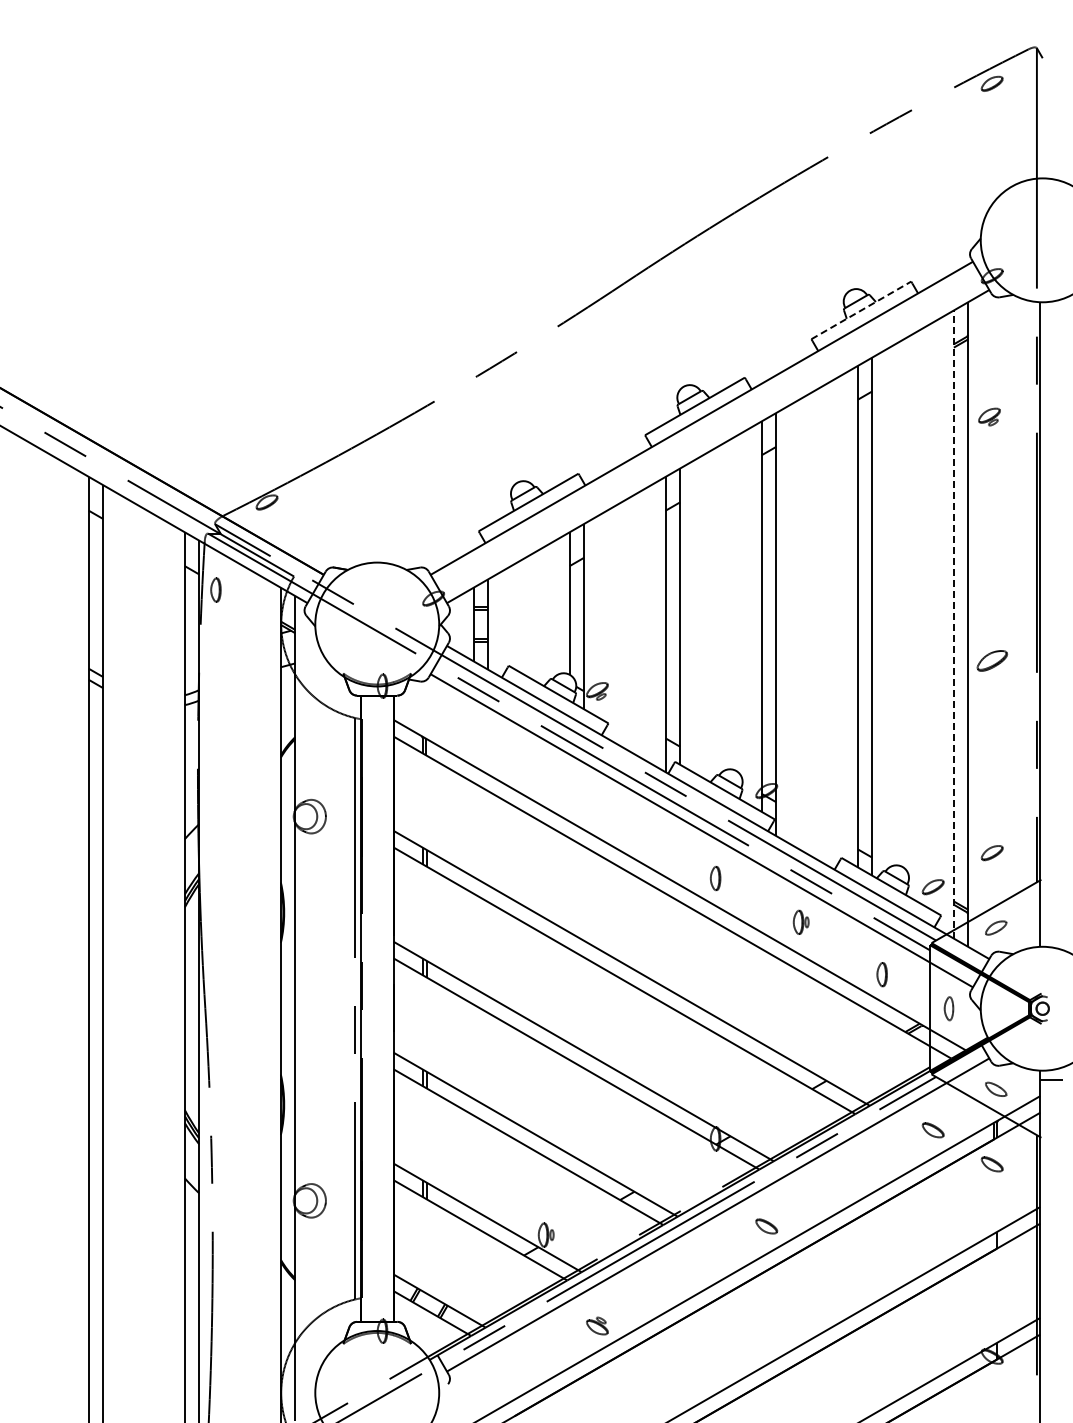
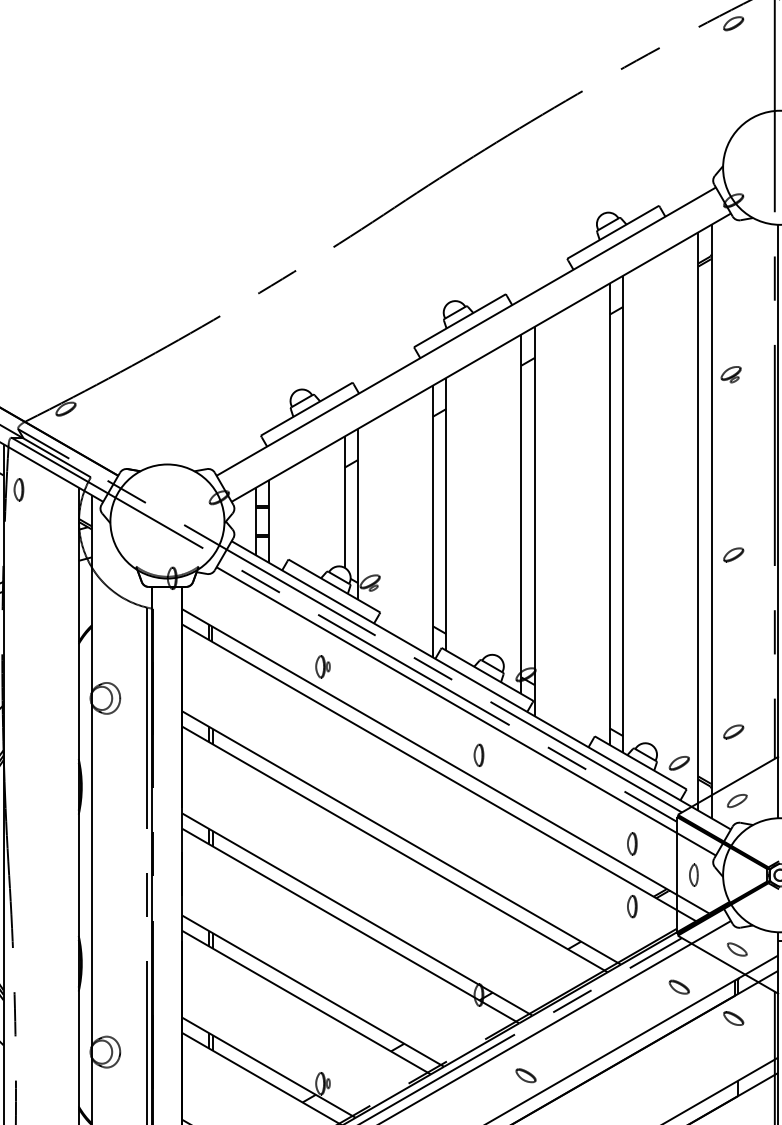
line: (861, 310) -> (613, 232), dashed -> solid
part: (989, 416) -> (731, 374), moved
line: (953, 624) -> (697, 521), dashed -> solid
part: (991, 660) -> (732, 554), size x0.71
part: (800, 921) -> (322, 666), moved
part: (881, 1042) -> (631, 906), added

